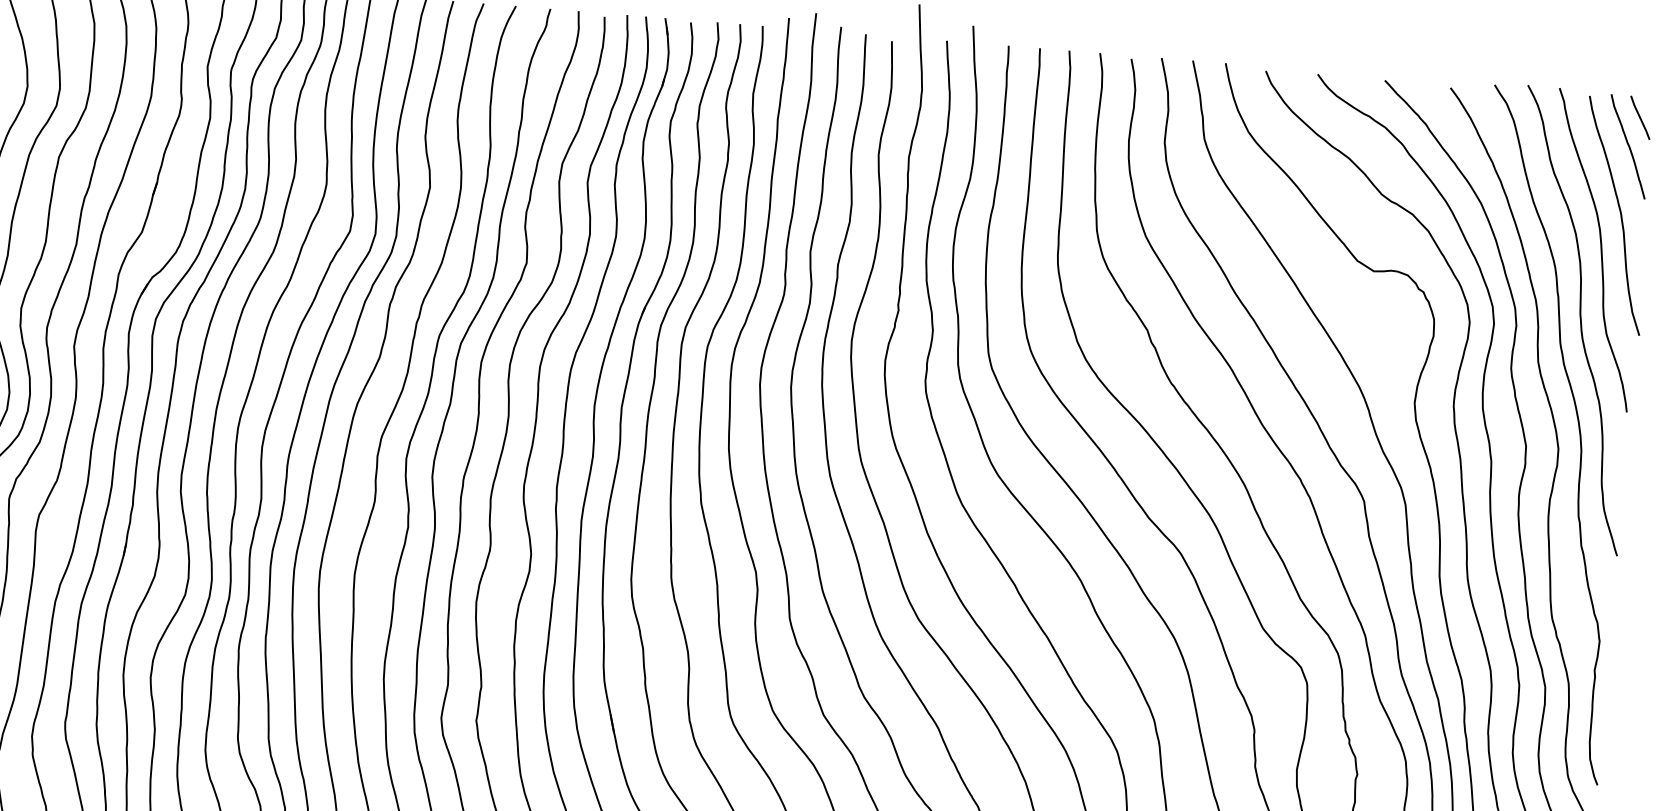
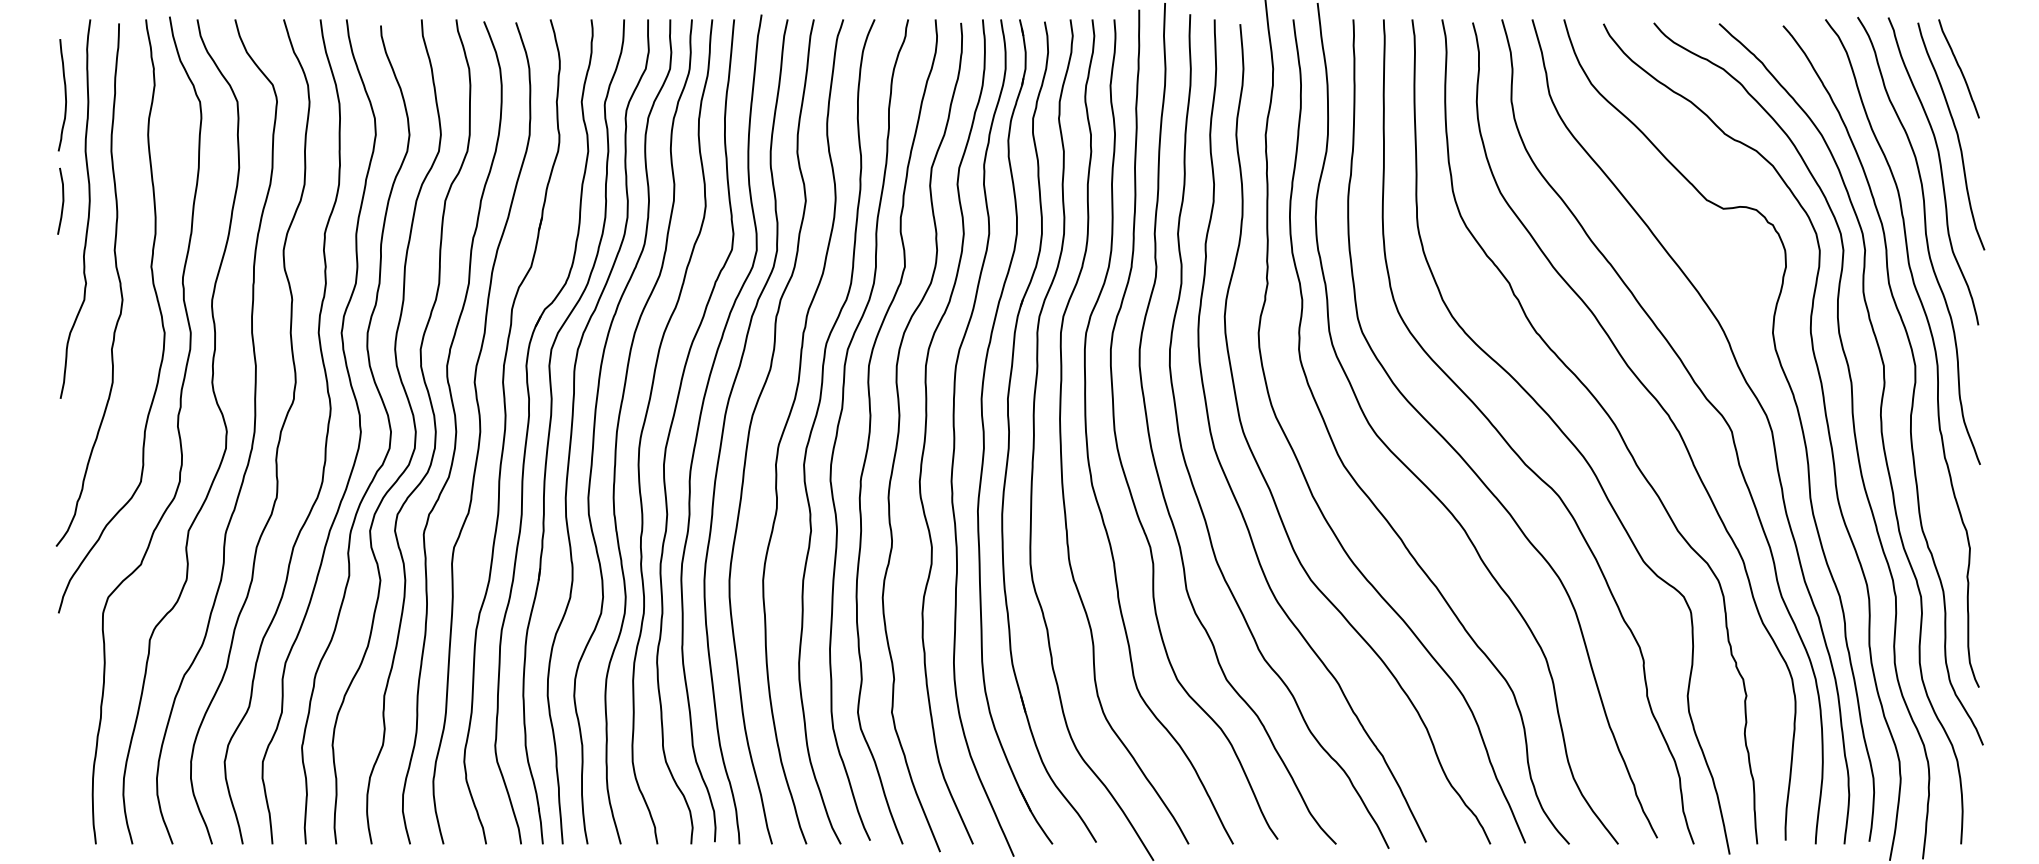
line: (1640, 117) -> (1968, 39), removed

